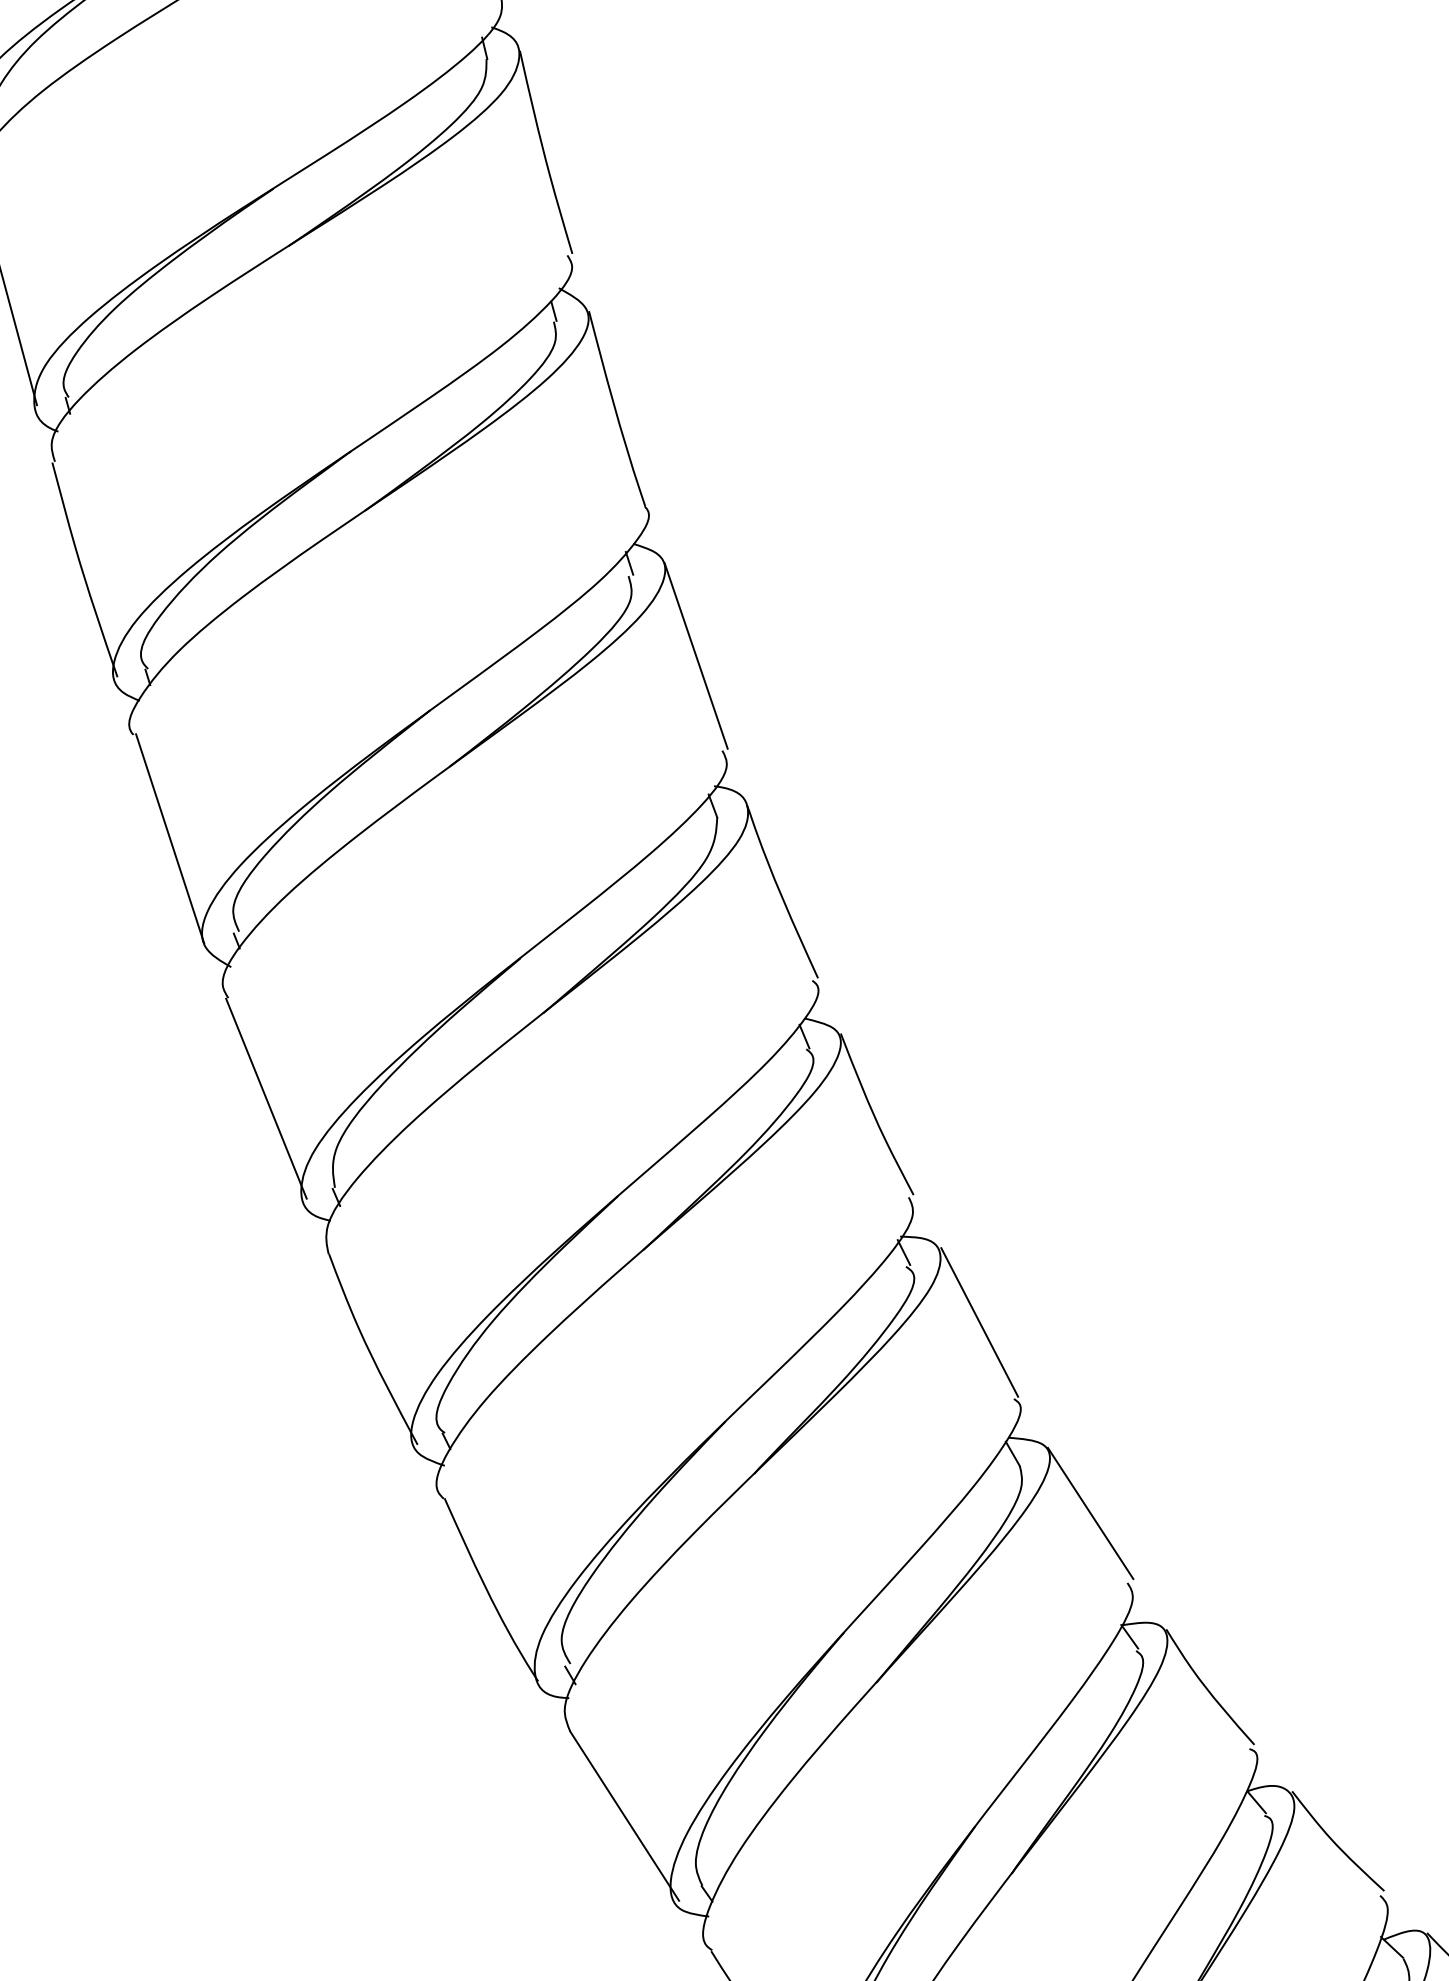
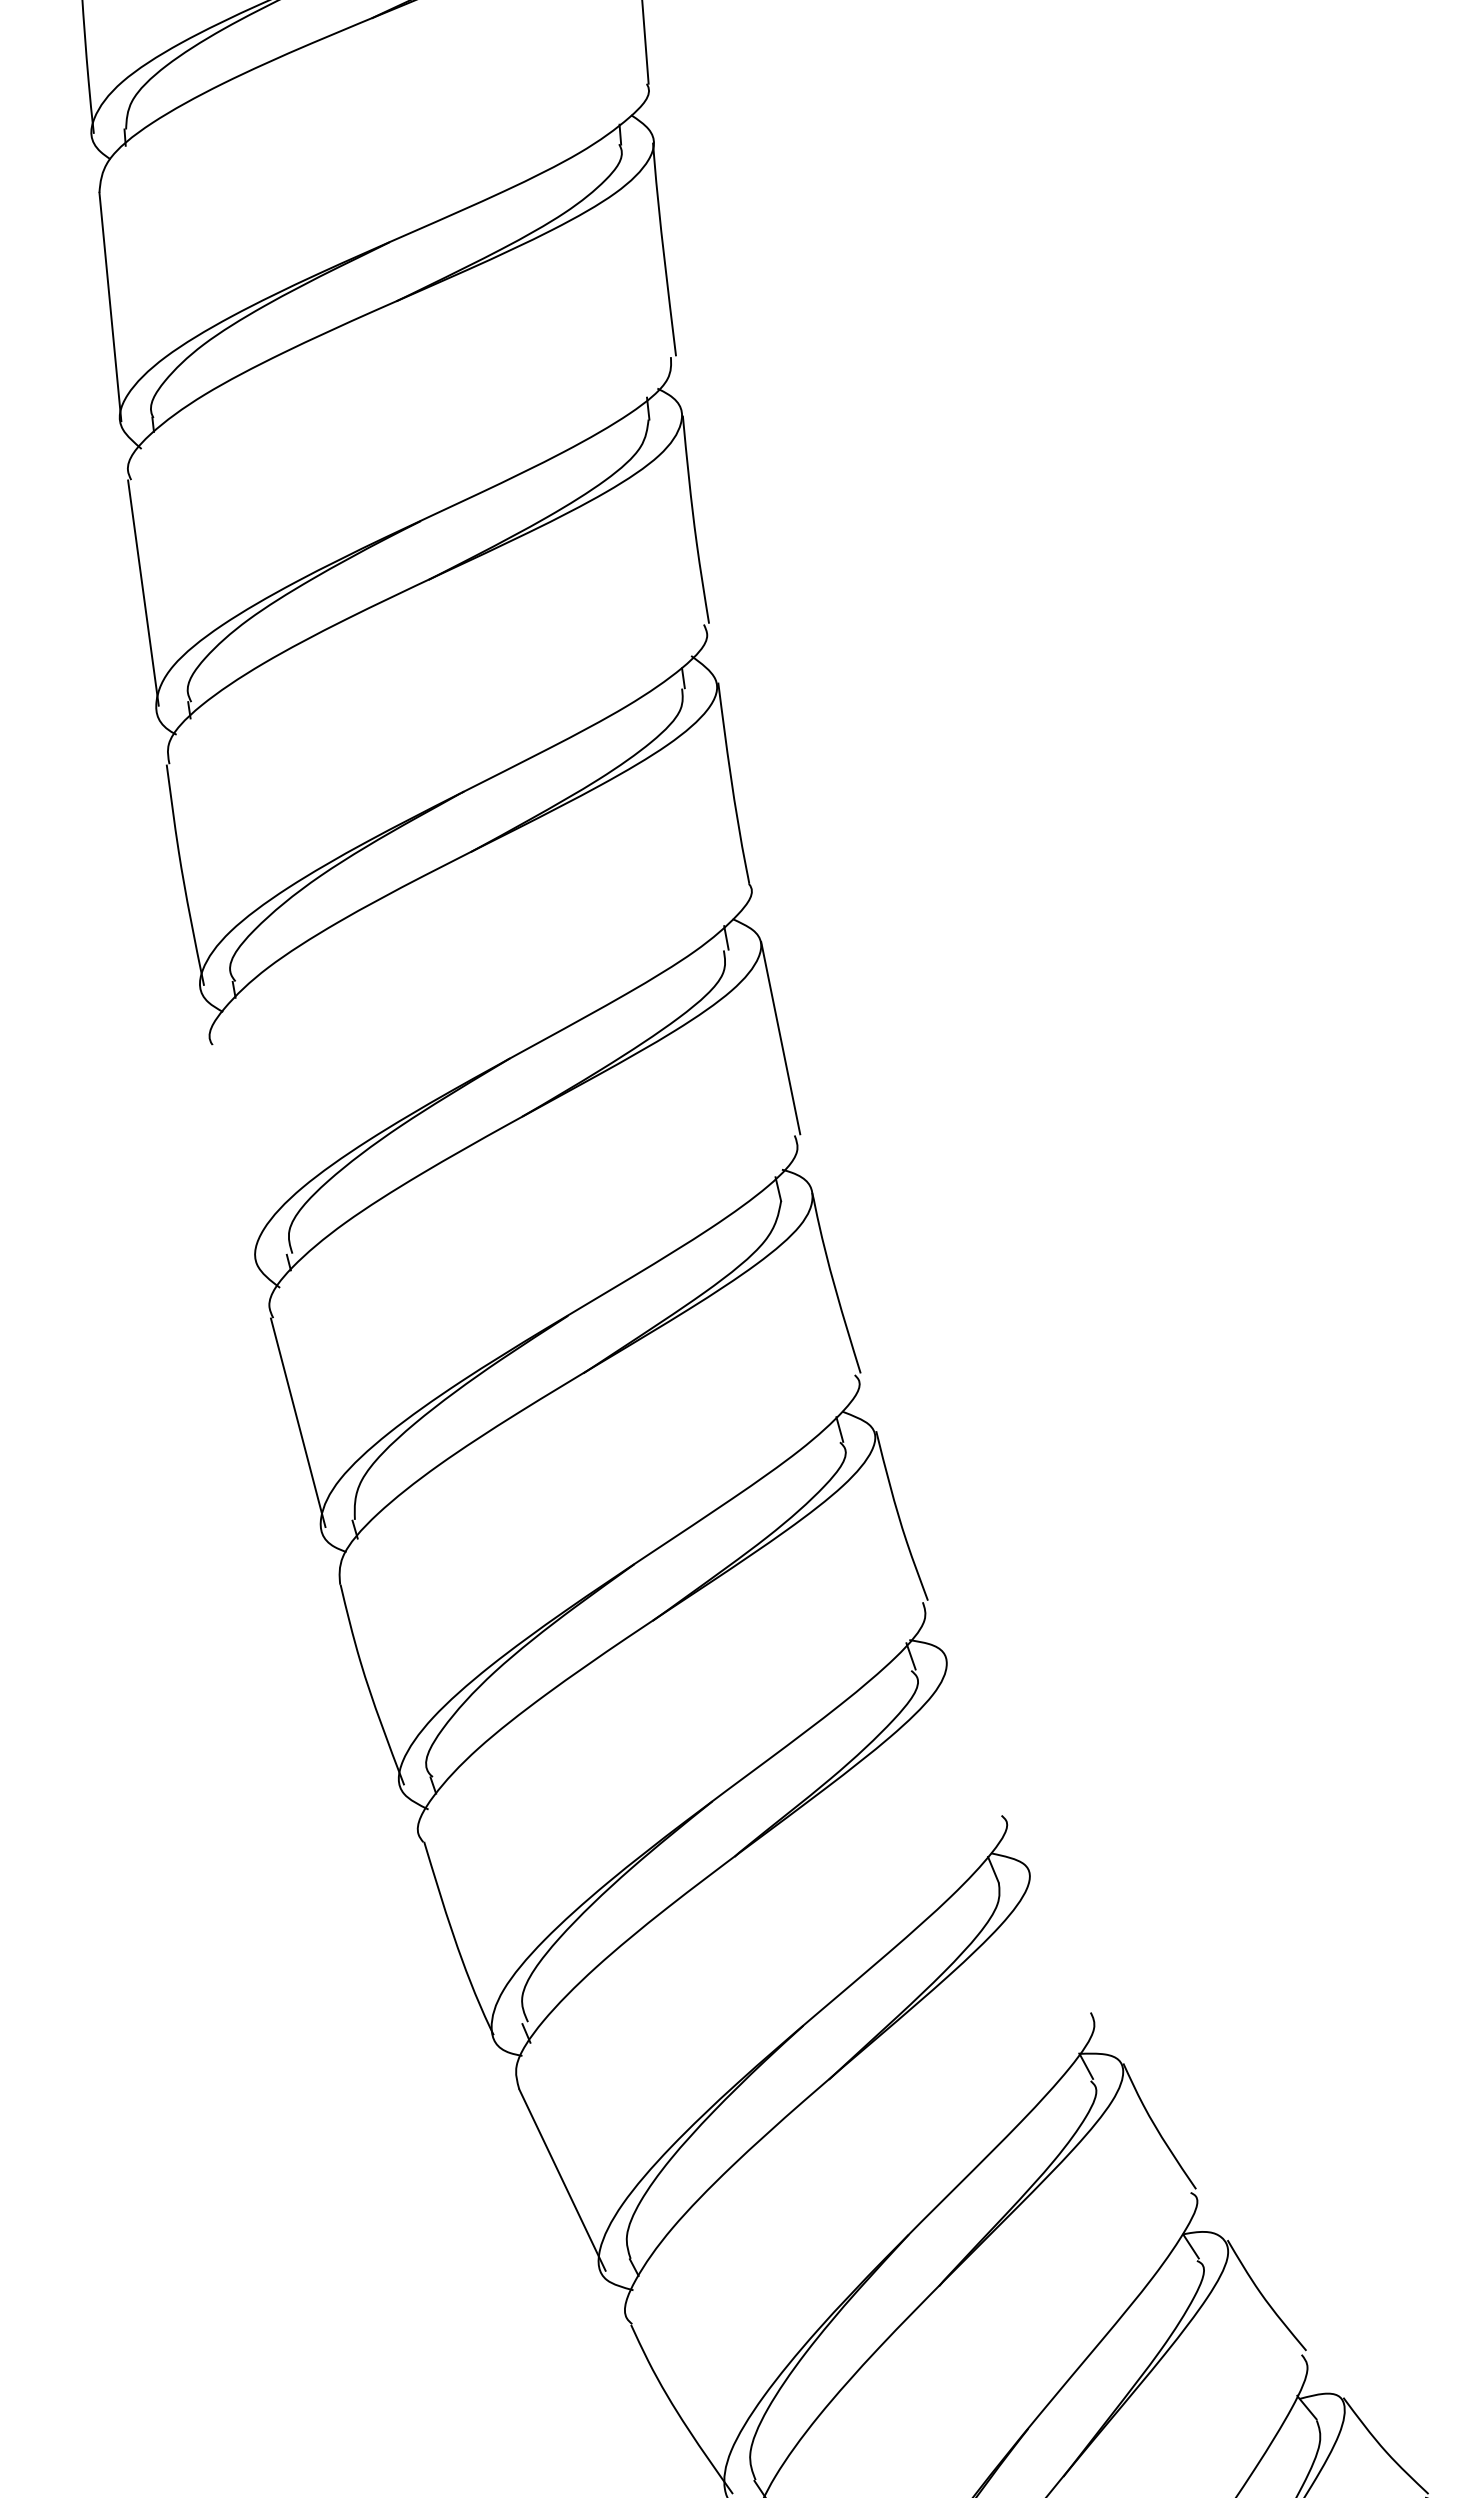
line: (169, 838) -> (235, 1152), removed
line: (978, 1321) -> (976, 1734), removed
line: (1091, 1513) -> (1063, 1938), removed

